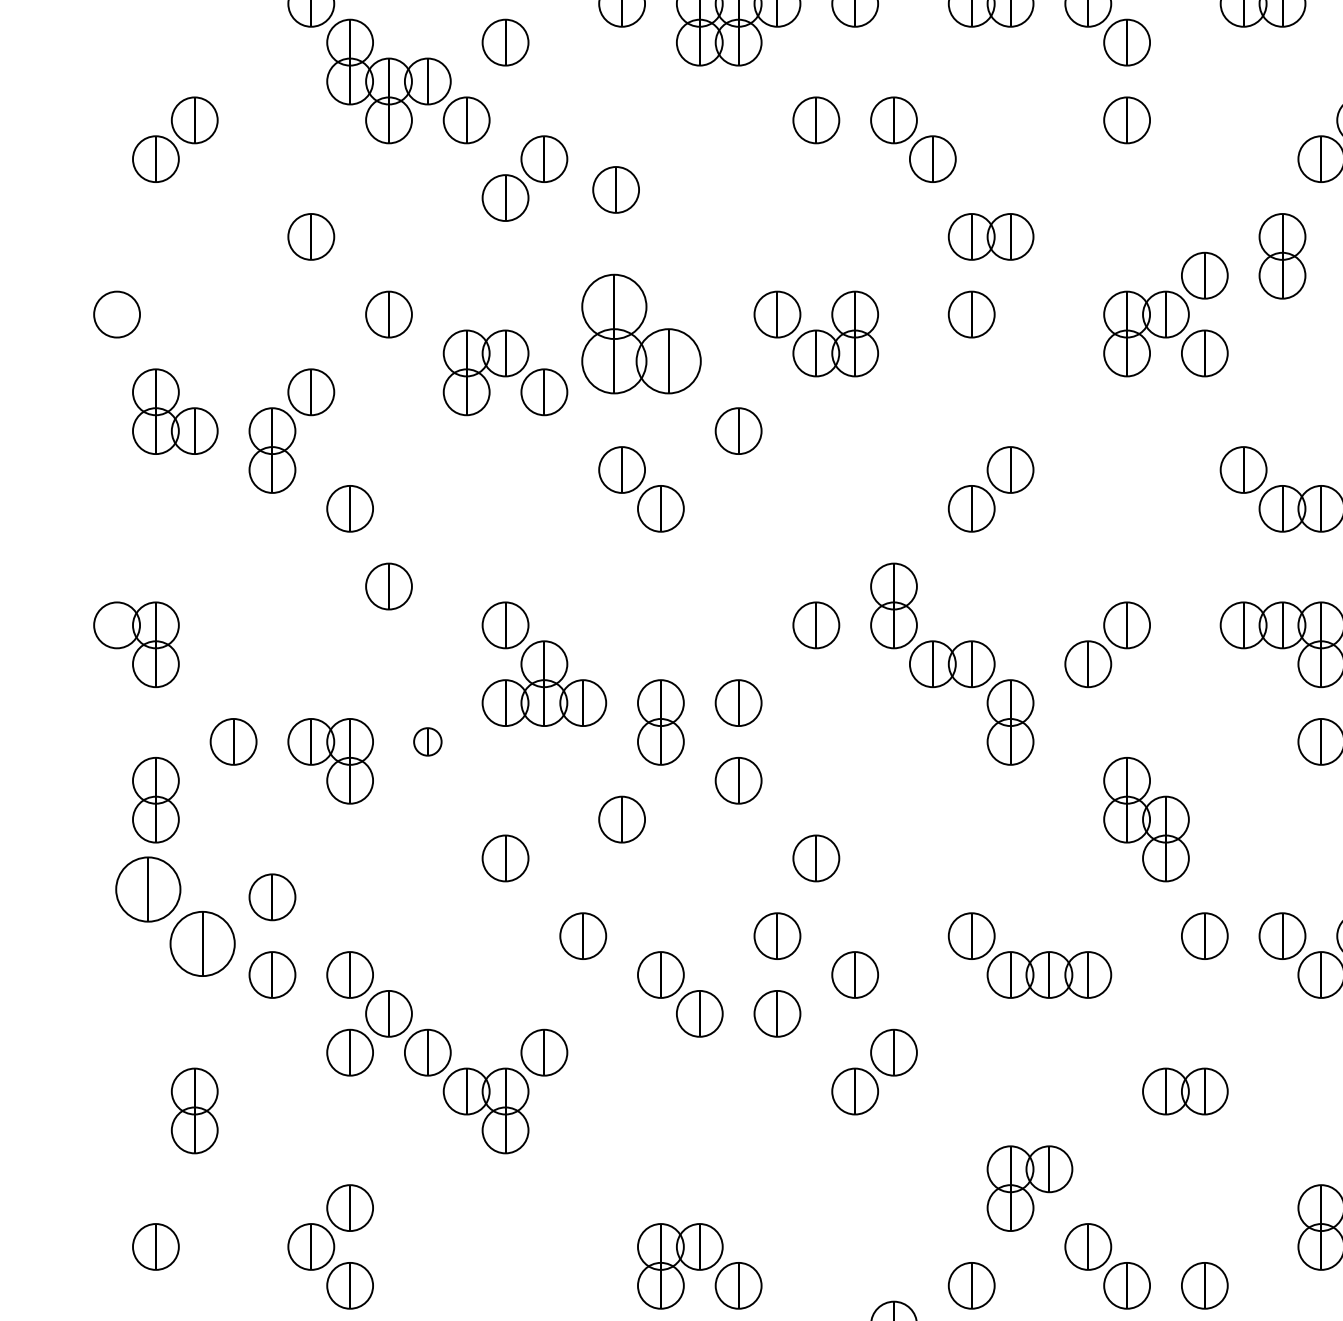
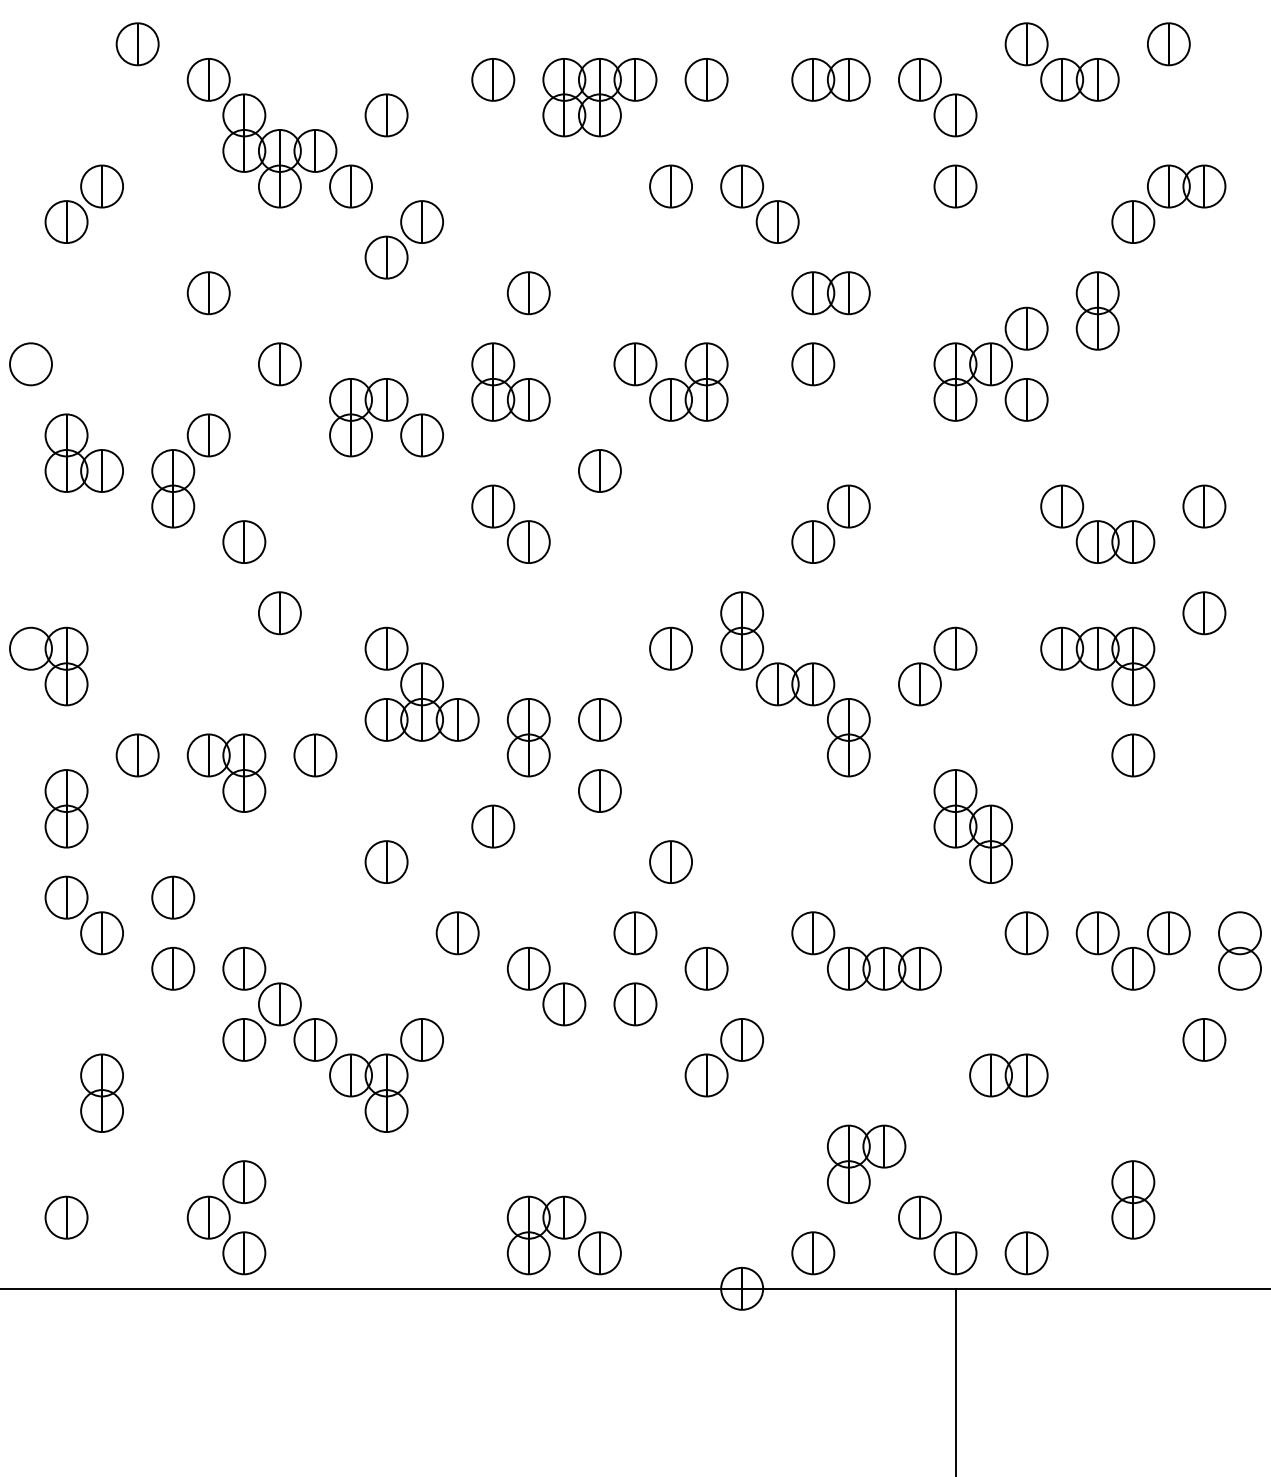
part: (615, 190) -> (528, 293), moved
part: (640, 333) -> (510, 381), size x0.71
part: (427, 741) -> (315, 755), size x1.67
part: (174, 916) -> (83, 915), size x0.71

